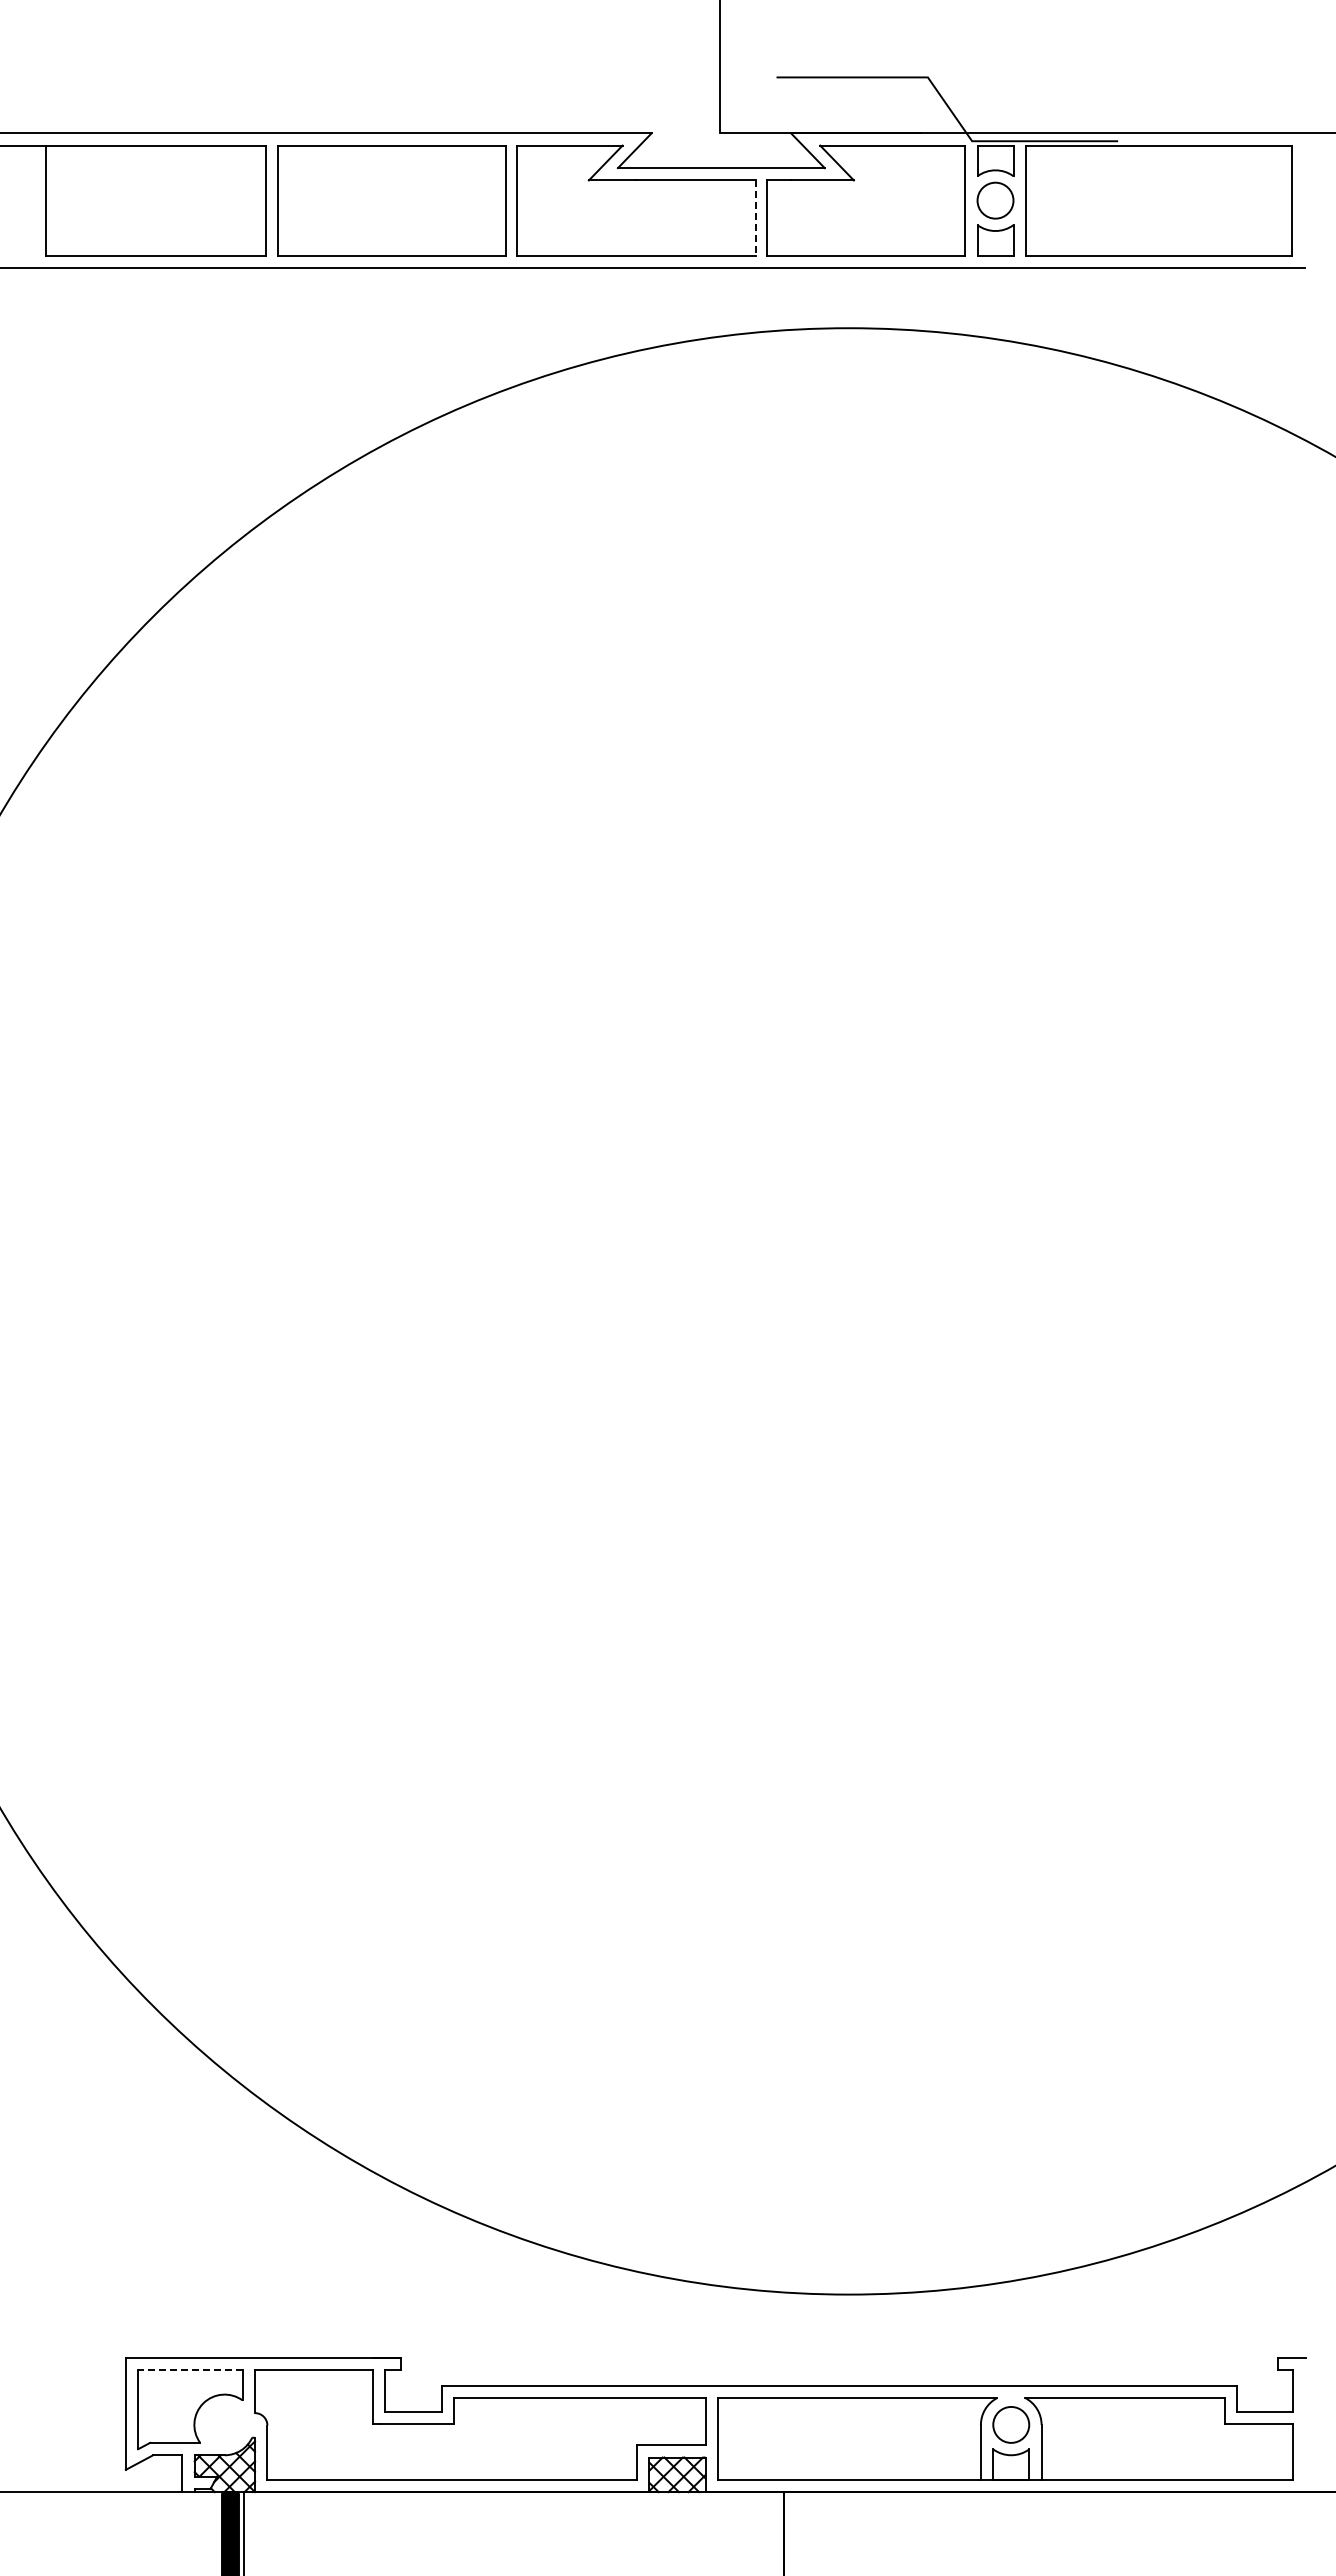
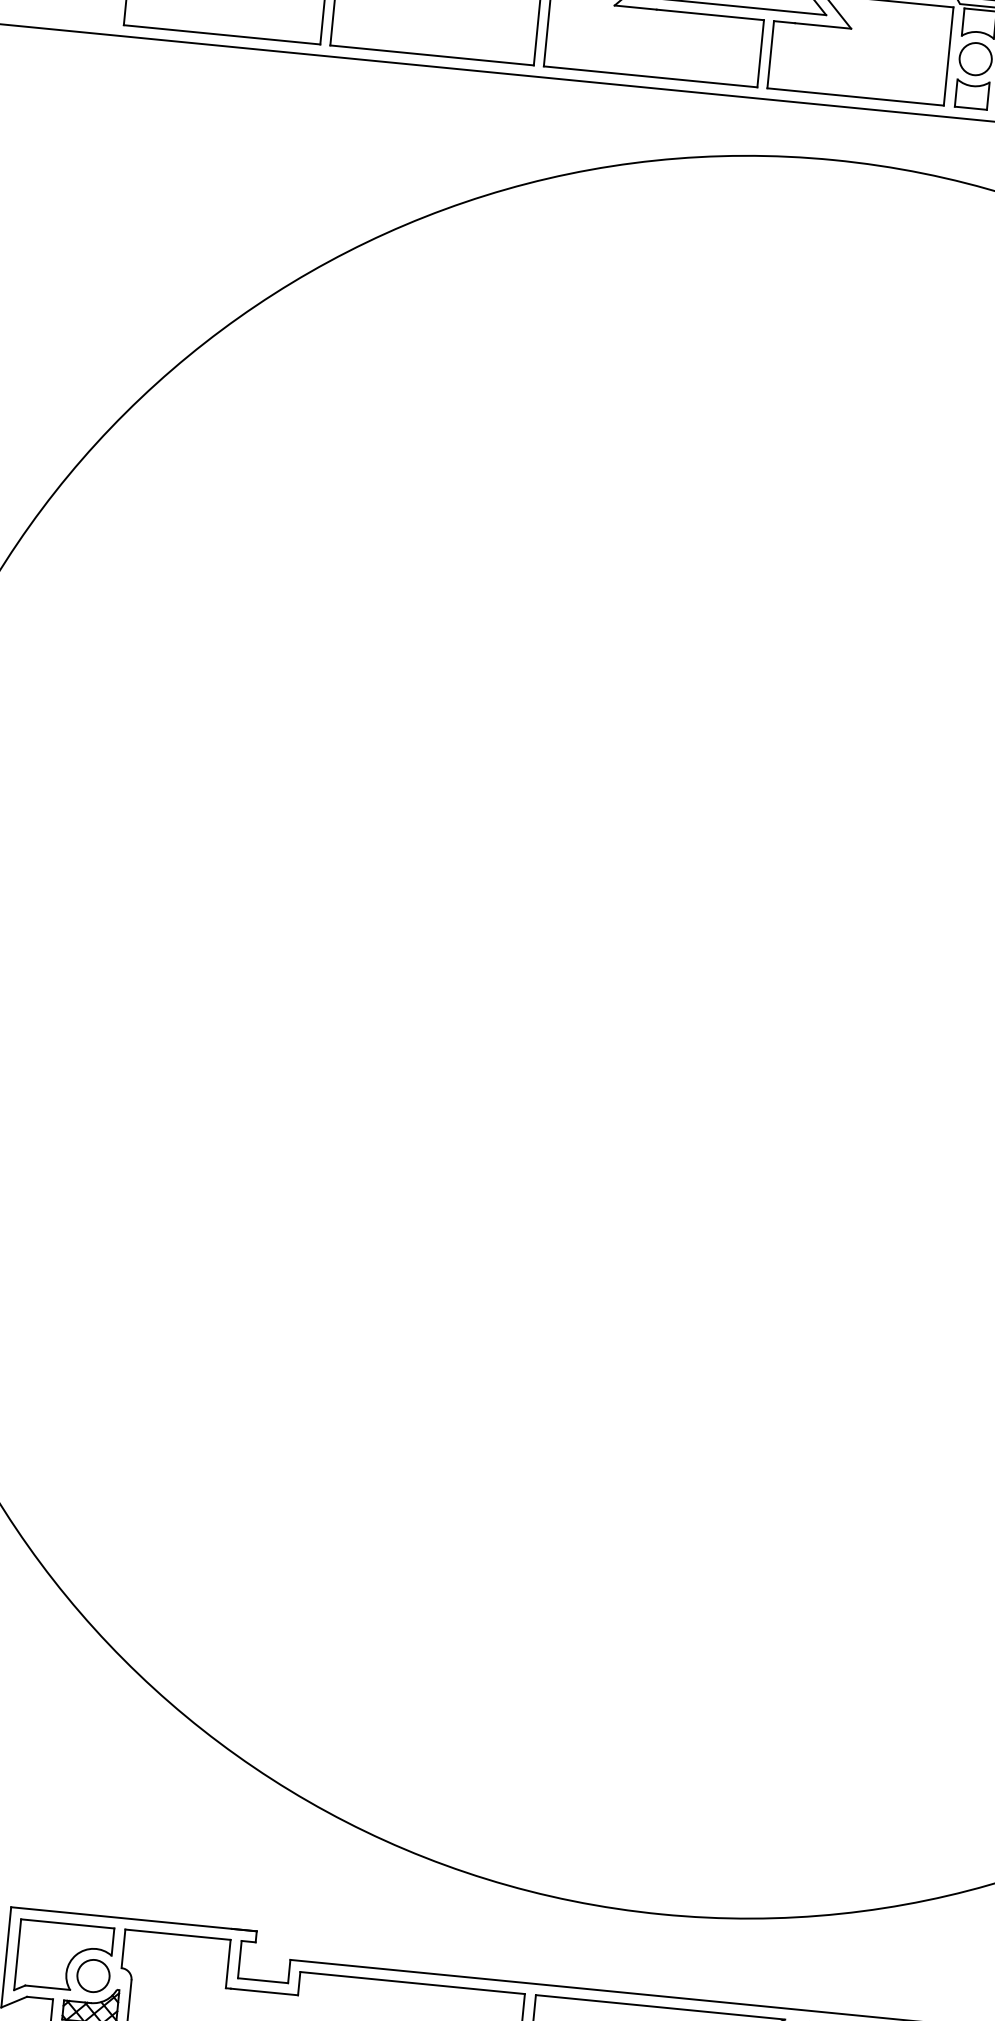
line: (756, 218) -> (760, 54), dashed -> solid
line: (189, 2369) -> (66, 1923), dashed -> solid
circle: (224, 2424) -> (93, 1975), added

